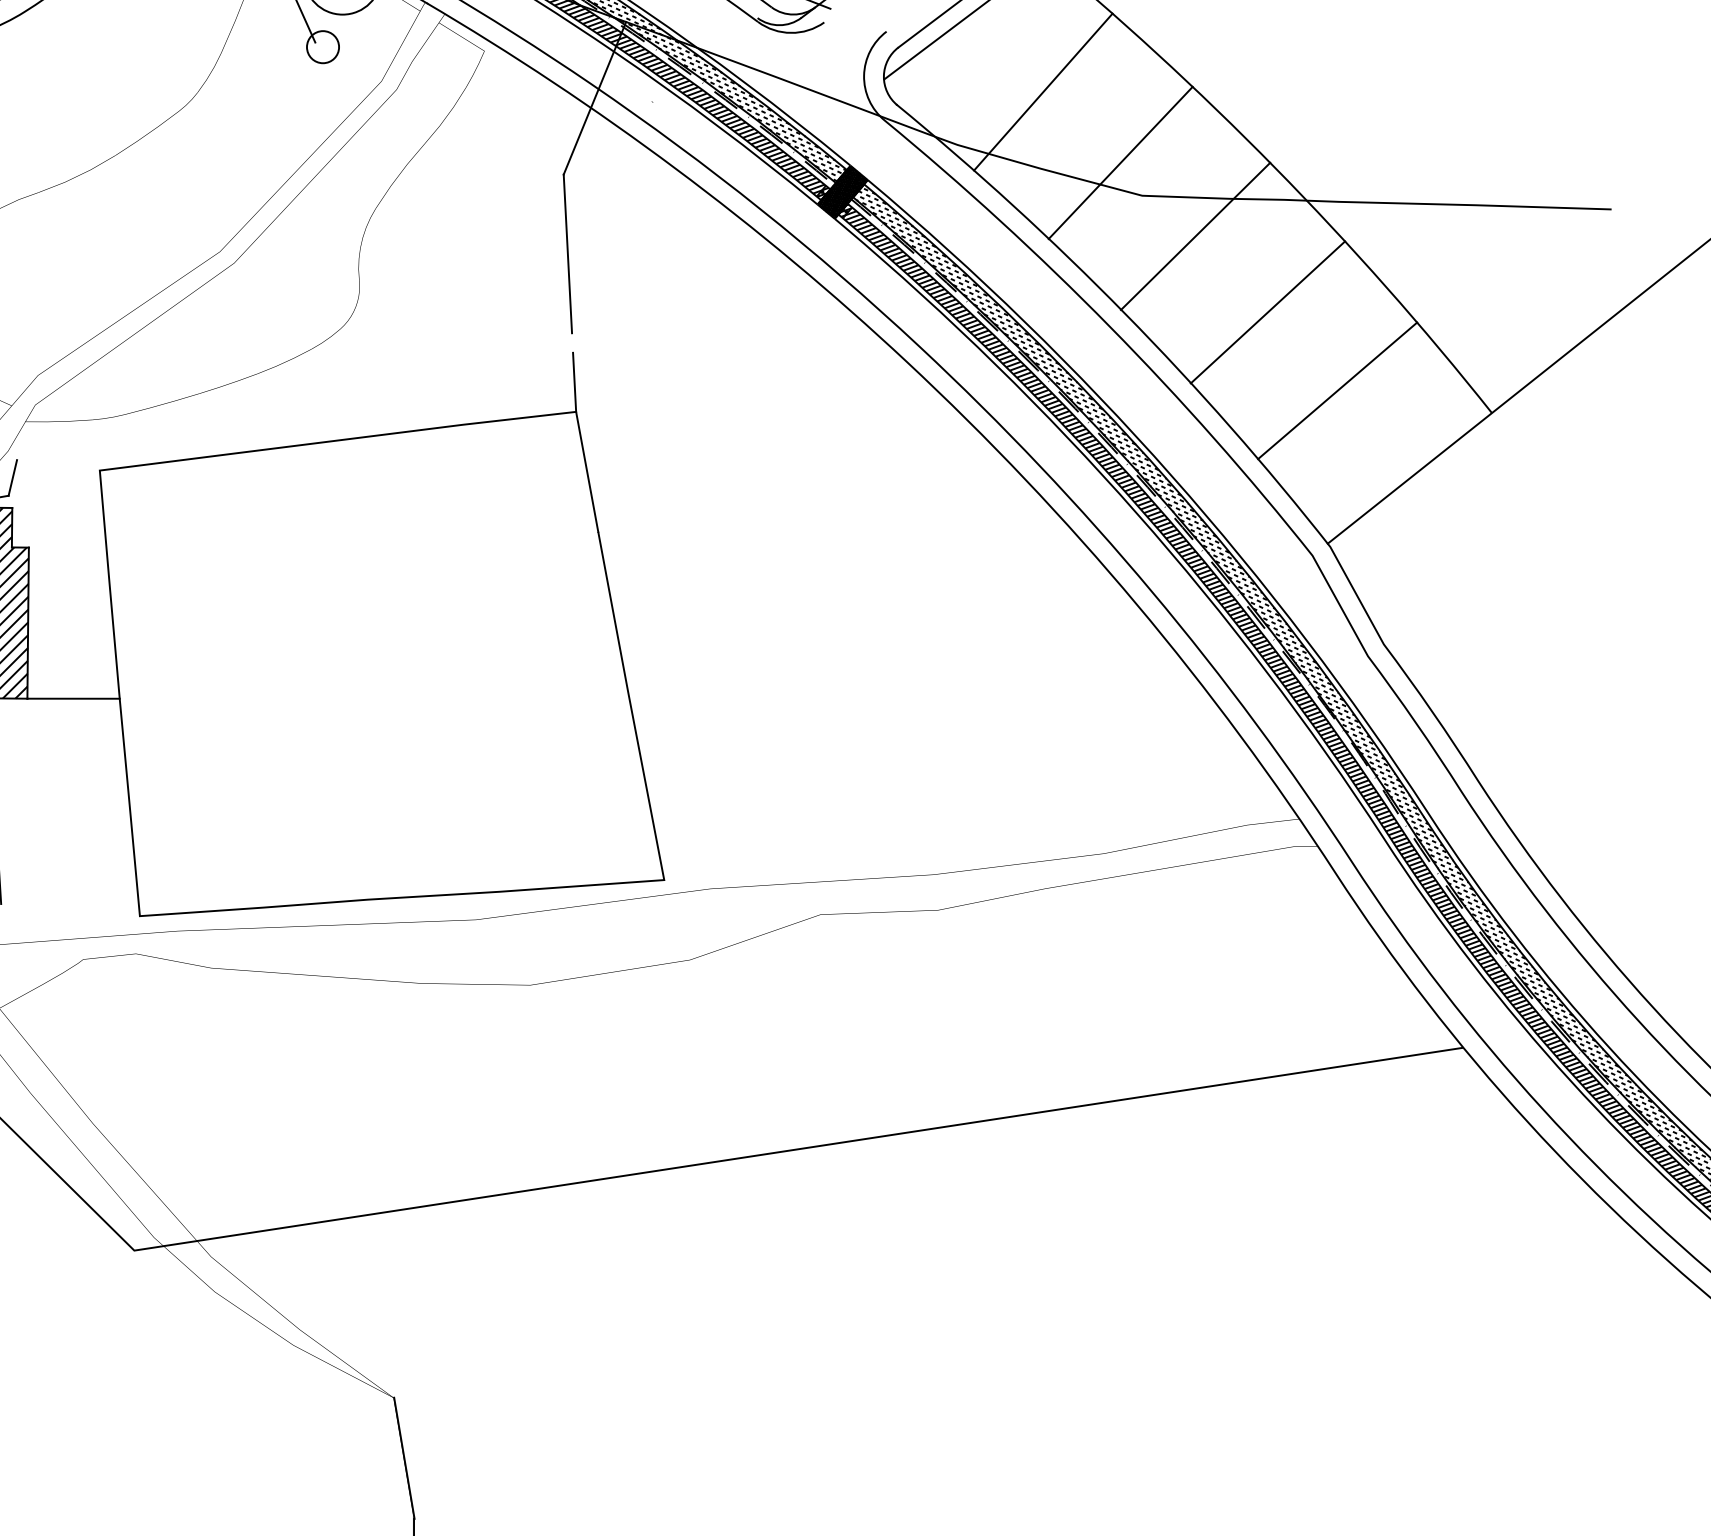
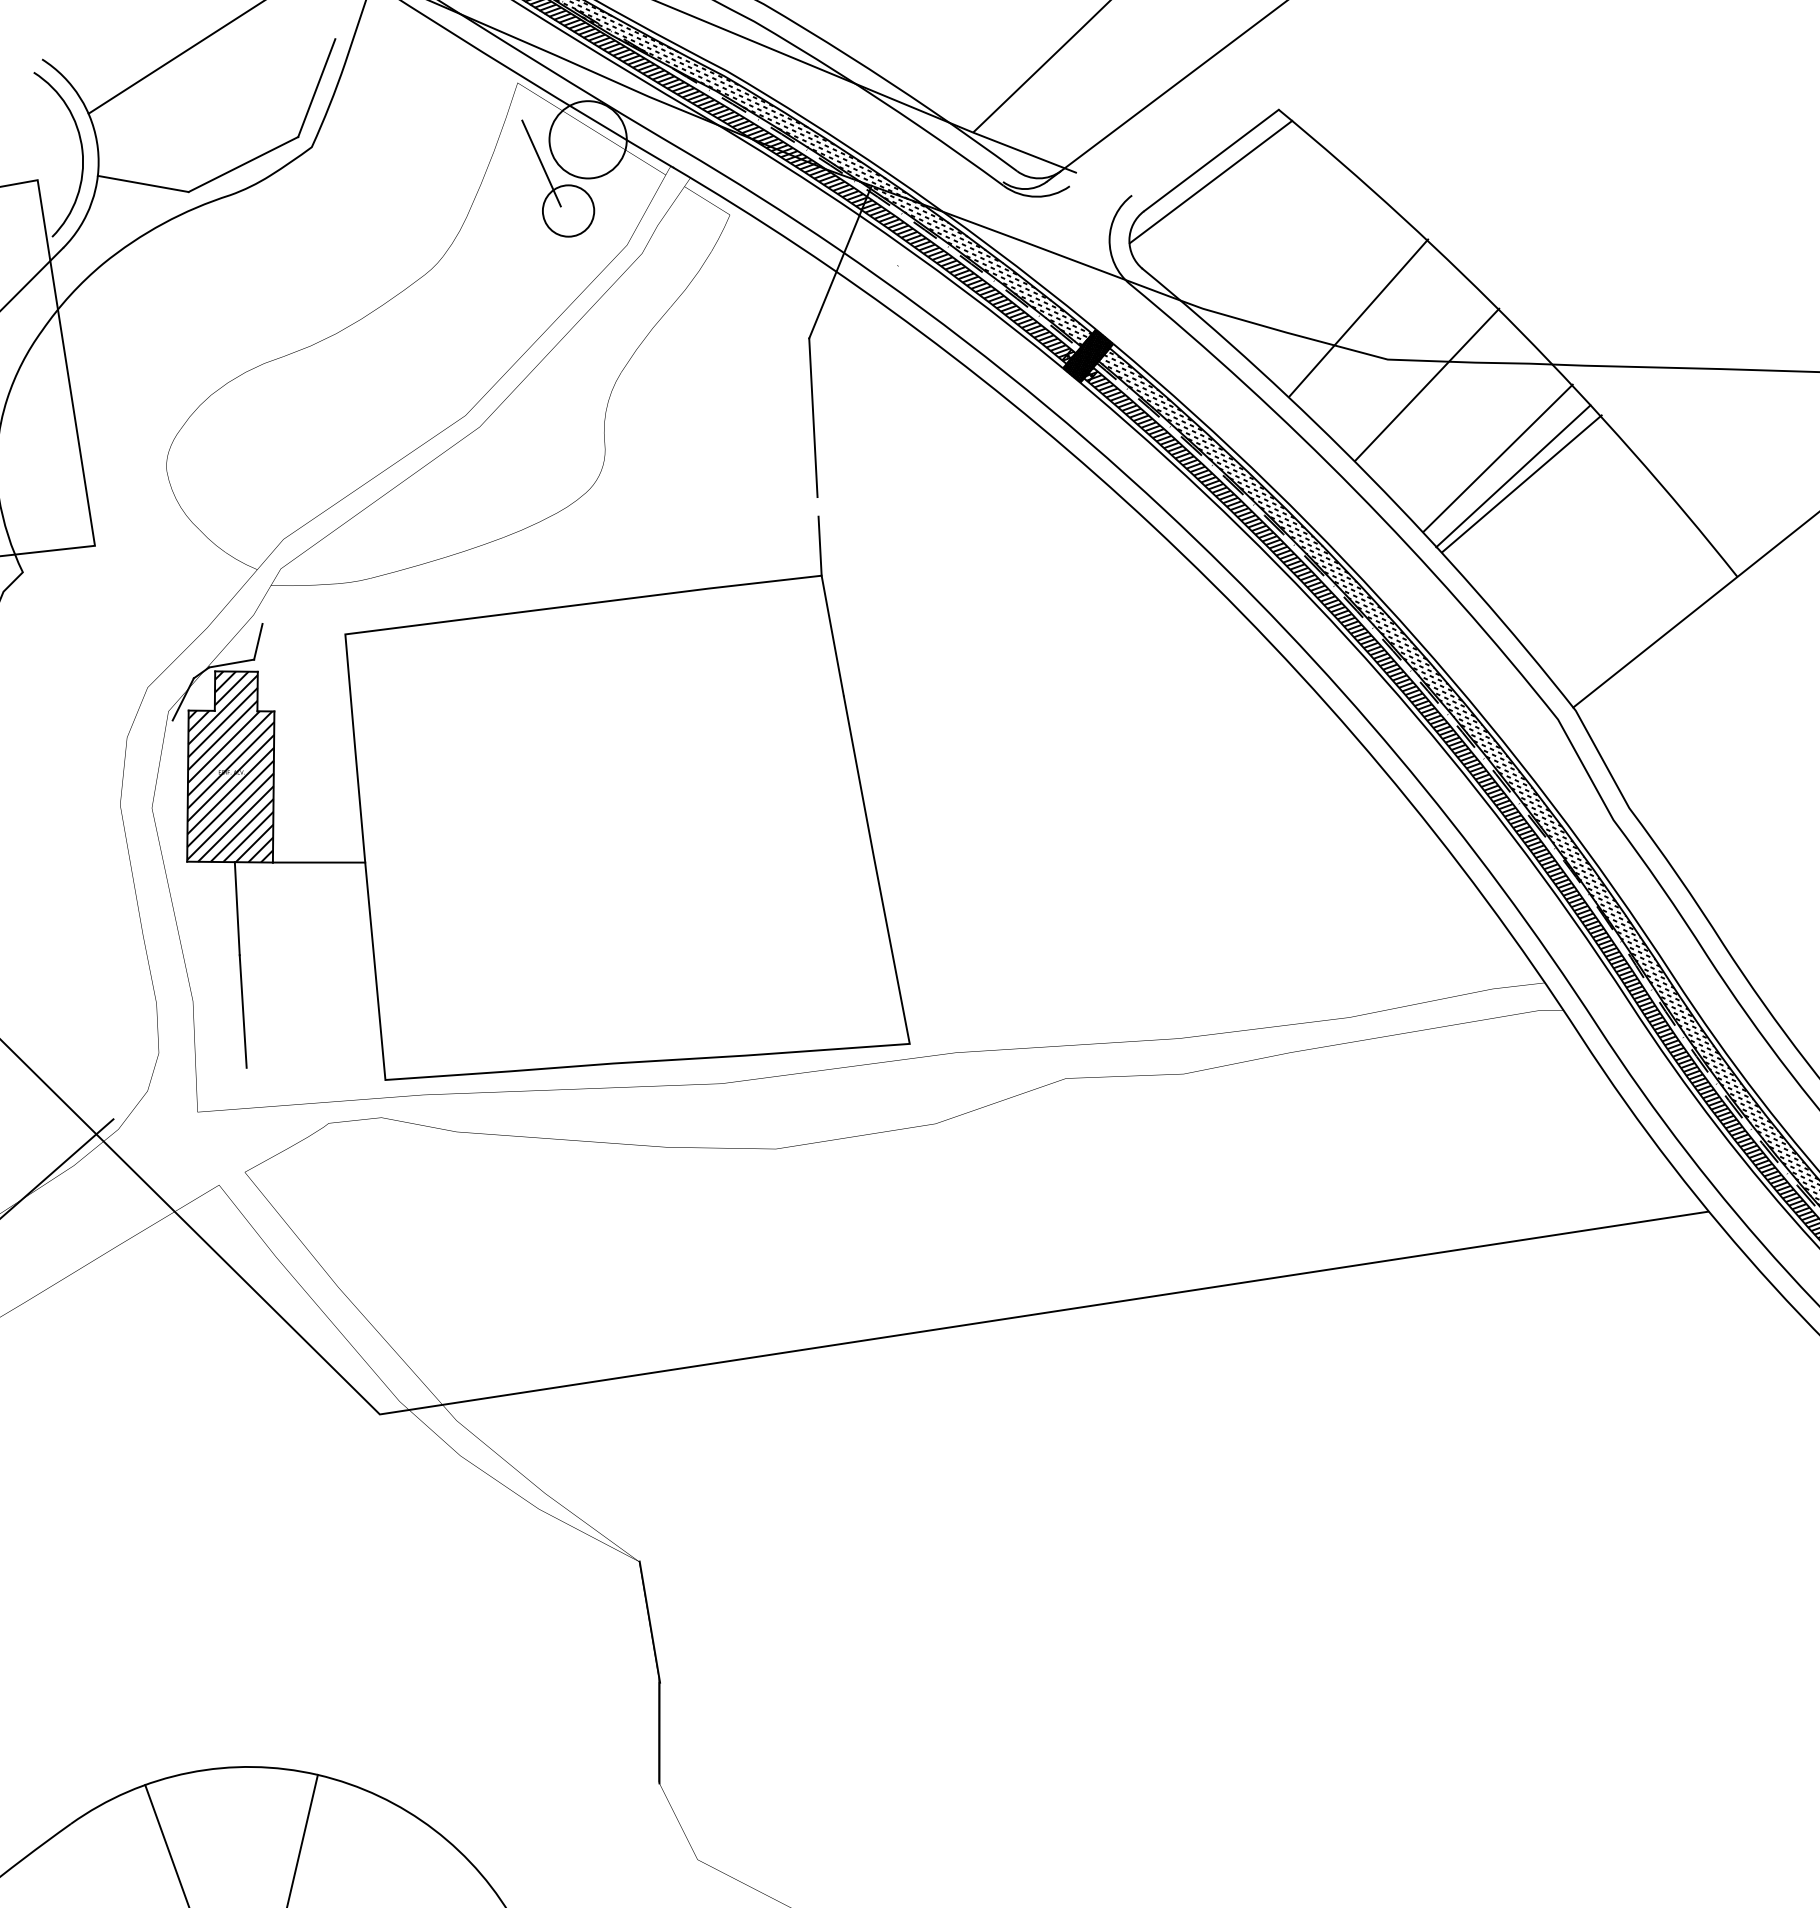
circle: (322, 46) -> (568, 210), size x1.6
line: (1042, 91) -> (1358, 317), moved
line: (1120, 162) -> (1427, 384), moved
line: (1194, 235) -> (1497, 457), moved
line: (1336, 390) -> (1521, 483), moved

